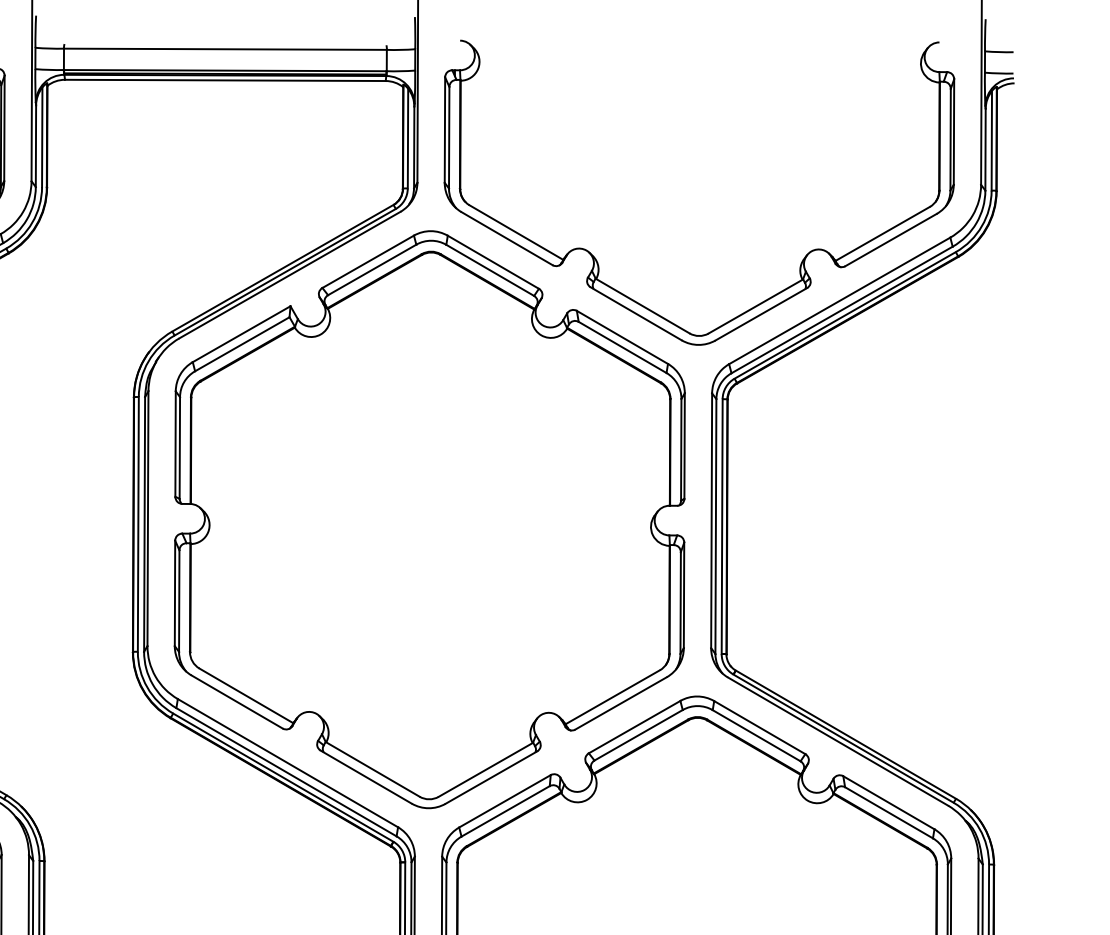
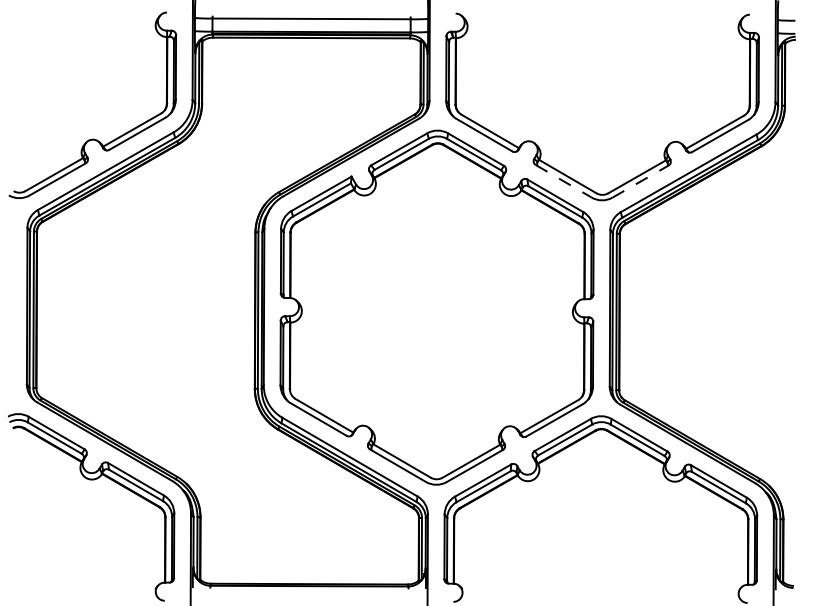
line: (637, 314) -> (564, 181), solid -> dashed
line: (762, 314) -> (641, 181), solid -> dashed

